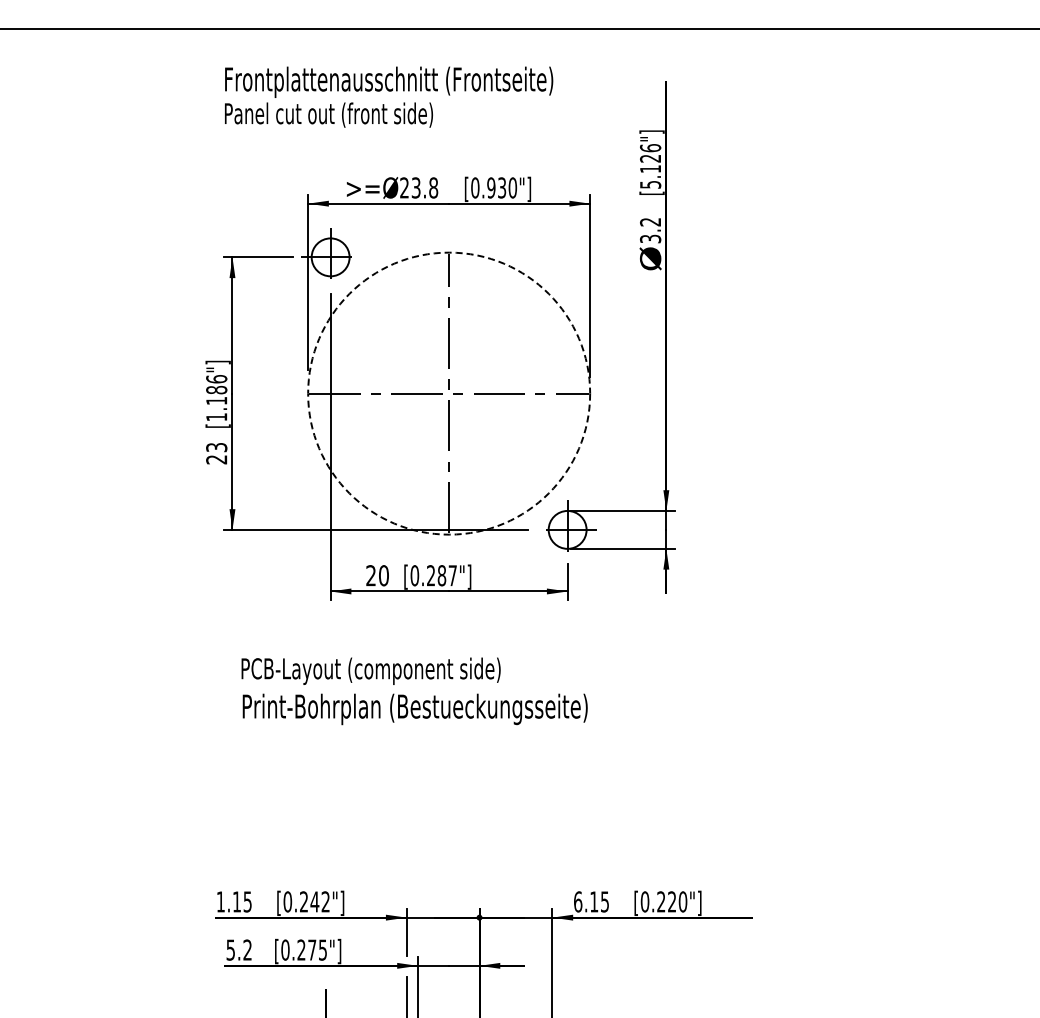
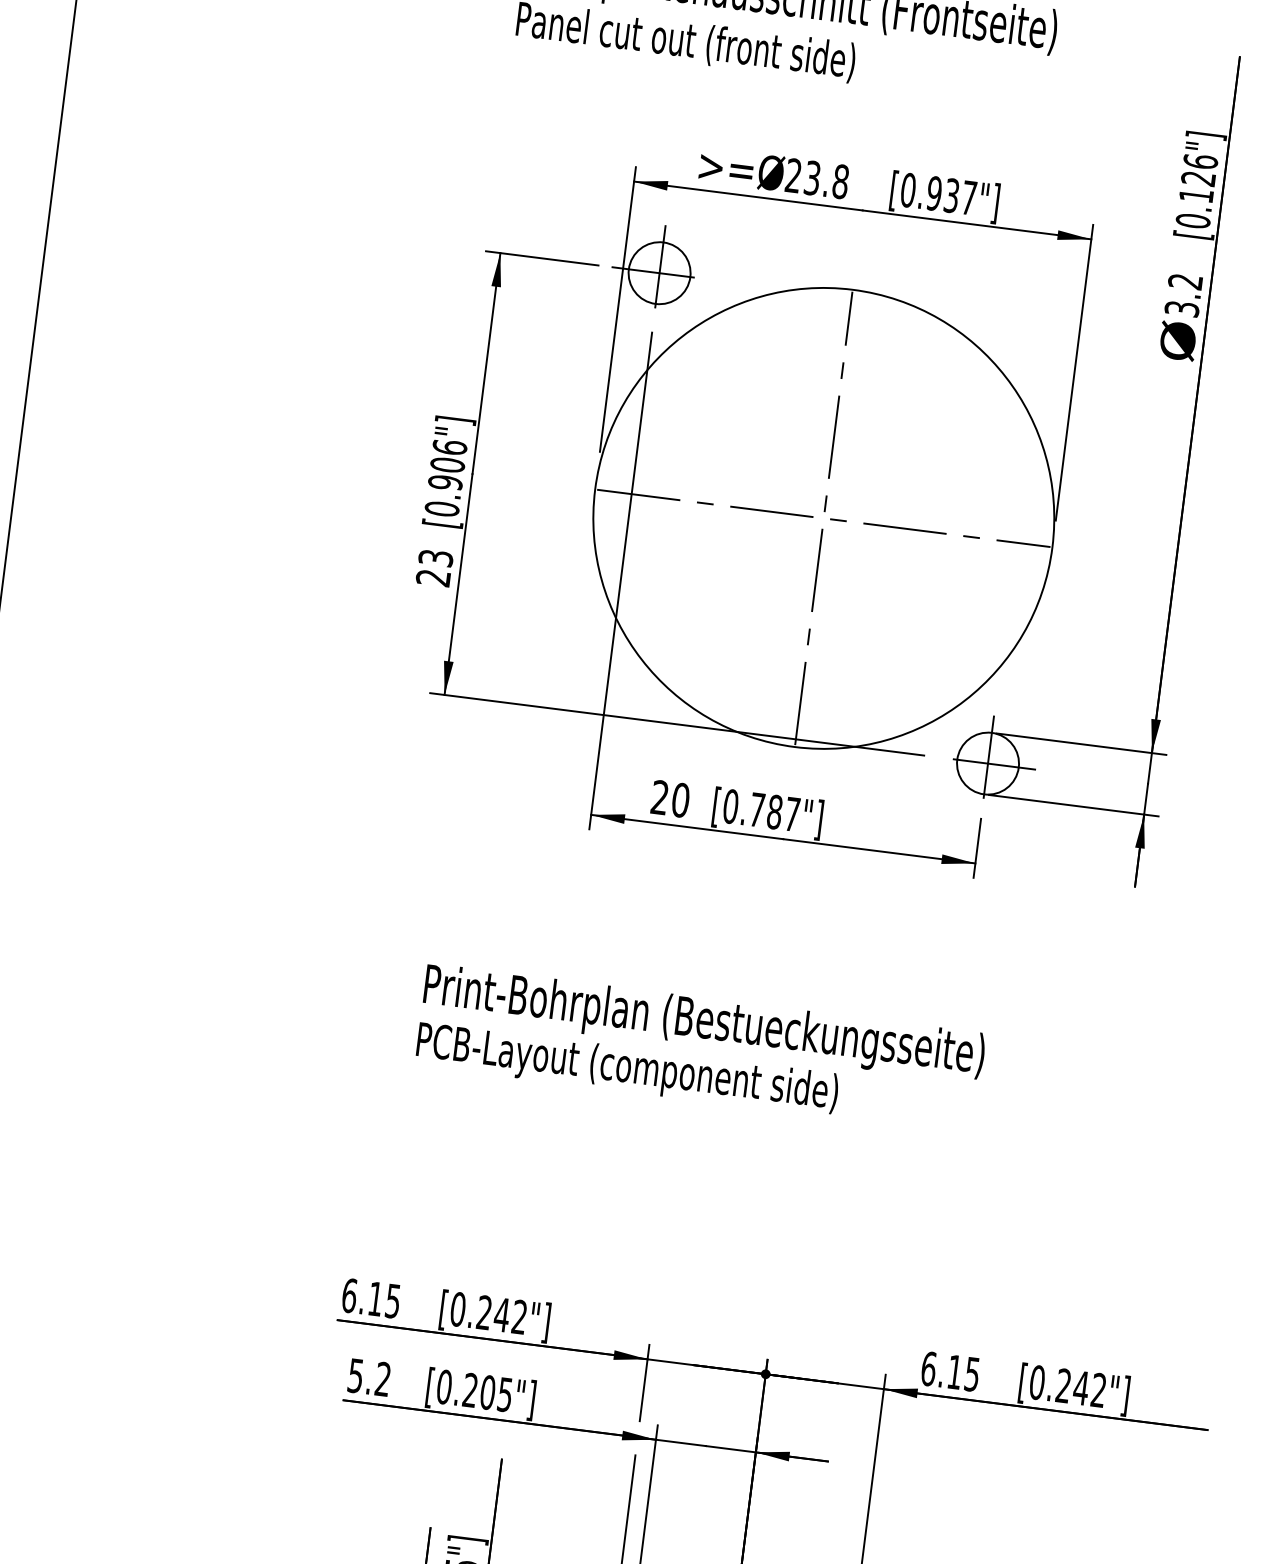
text: (650, 184) -> (1193, 220), [5.126"] -> [0.126"]
text: (512, 187) -> (968, 197), [0.930"] -> [0.937"]
circle: (449, 393) -> (824, 518), dashed -> solid
text: (216, 403) -> (444, 486), [1.186"] -> [0.906"]
text: (431, 575) -> (757, 809), [0.287"] -> [0.787"]
text: (370, 670) -> (626, 1068), moved
text: (220, 901) -> (349, 1294), 1.15 -> 6.15
text: (677, 901) -> (1090, 1388), [0.220"] -> [0.242"]
text: (312, 949) -> (488, 1391), [0.275"] -> [0.205"]

